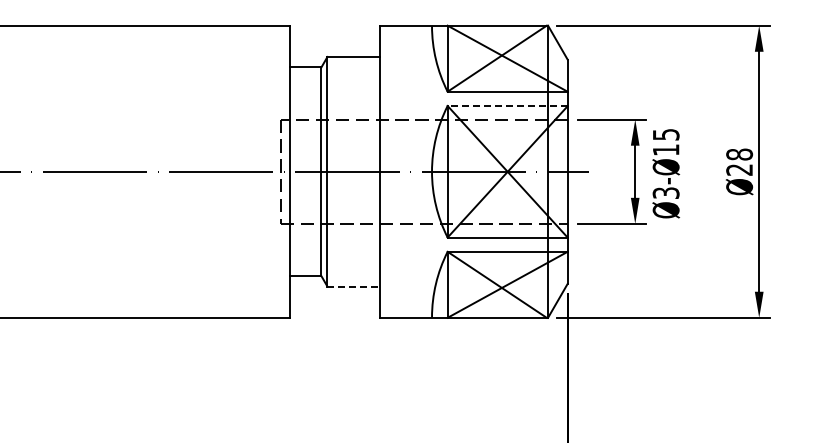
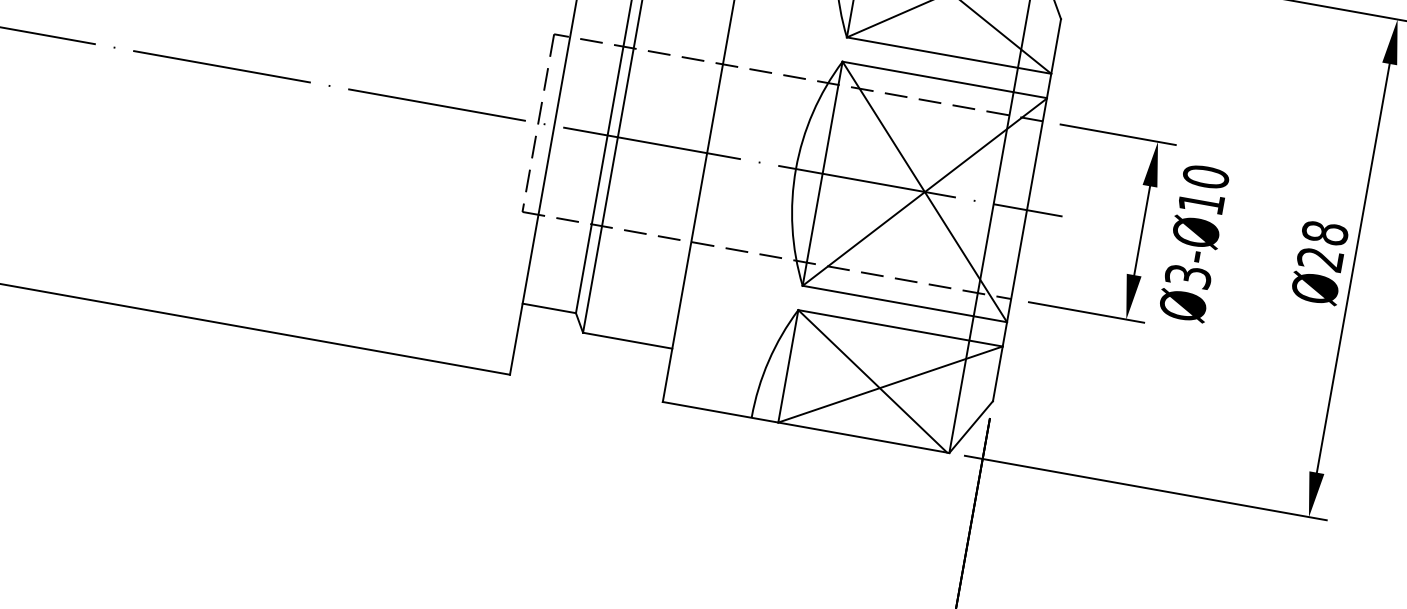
line: (507, 105) -> (944, 79), dashed -> solid
text: (665, 134) -> (1204, 176), 15 -> 10
line: (354, 286) -> (629, 340), dashed -> solid

